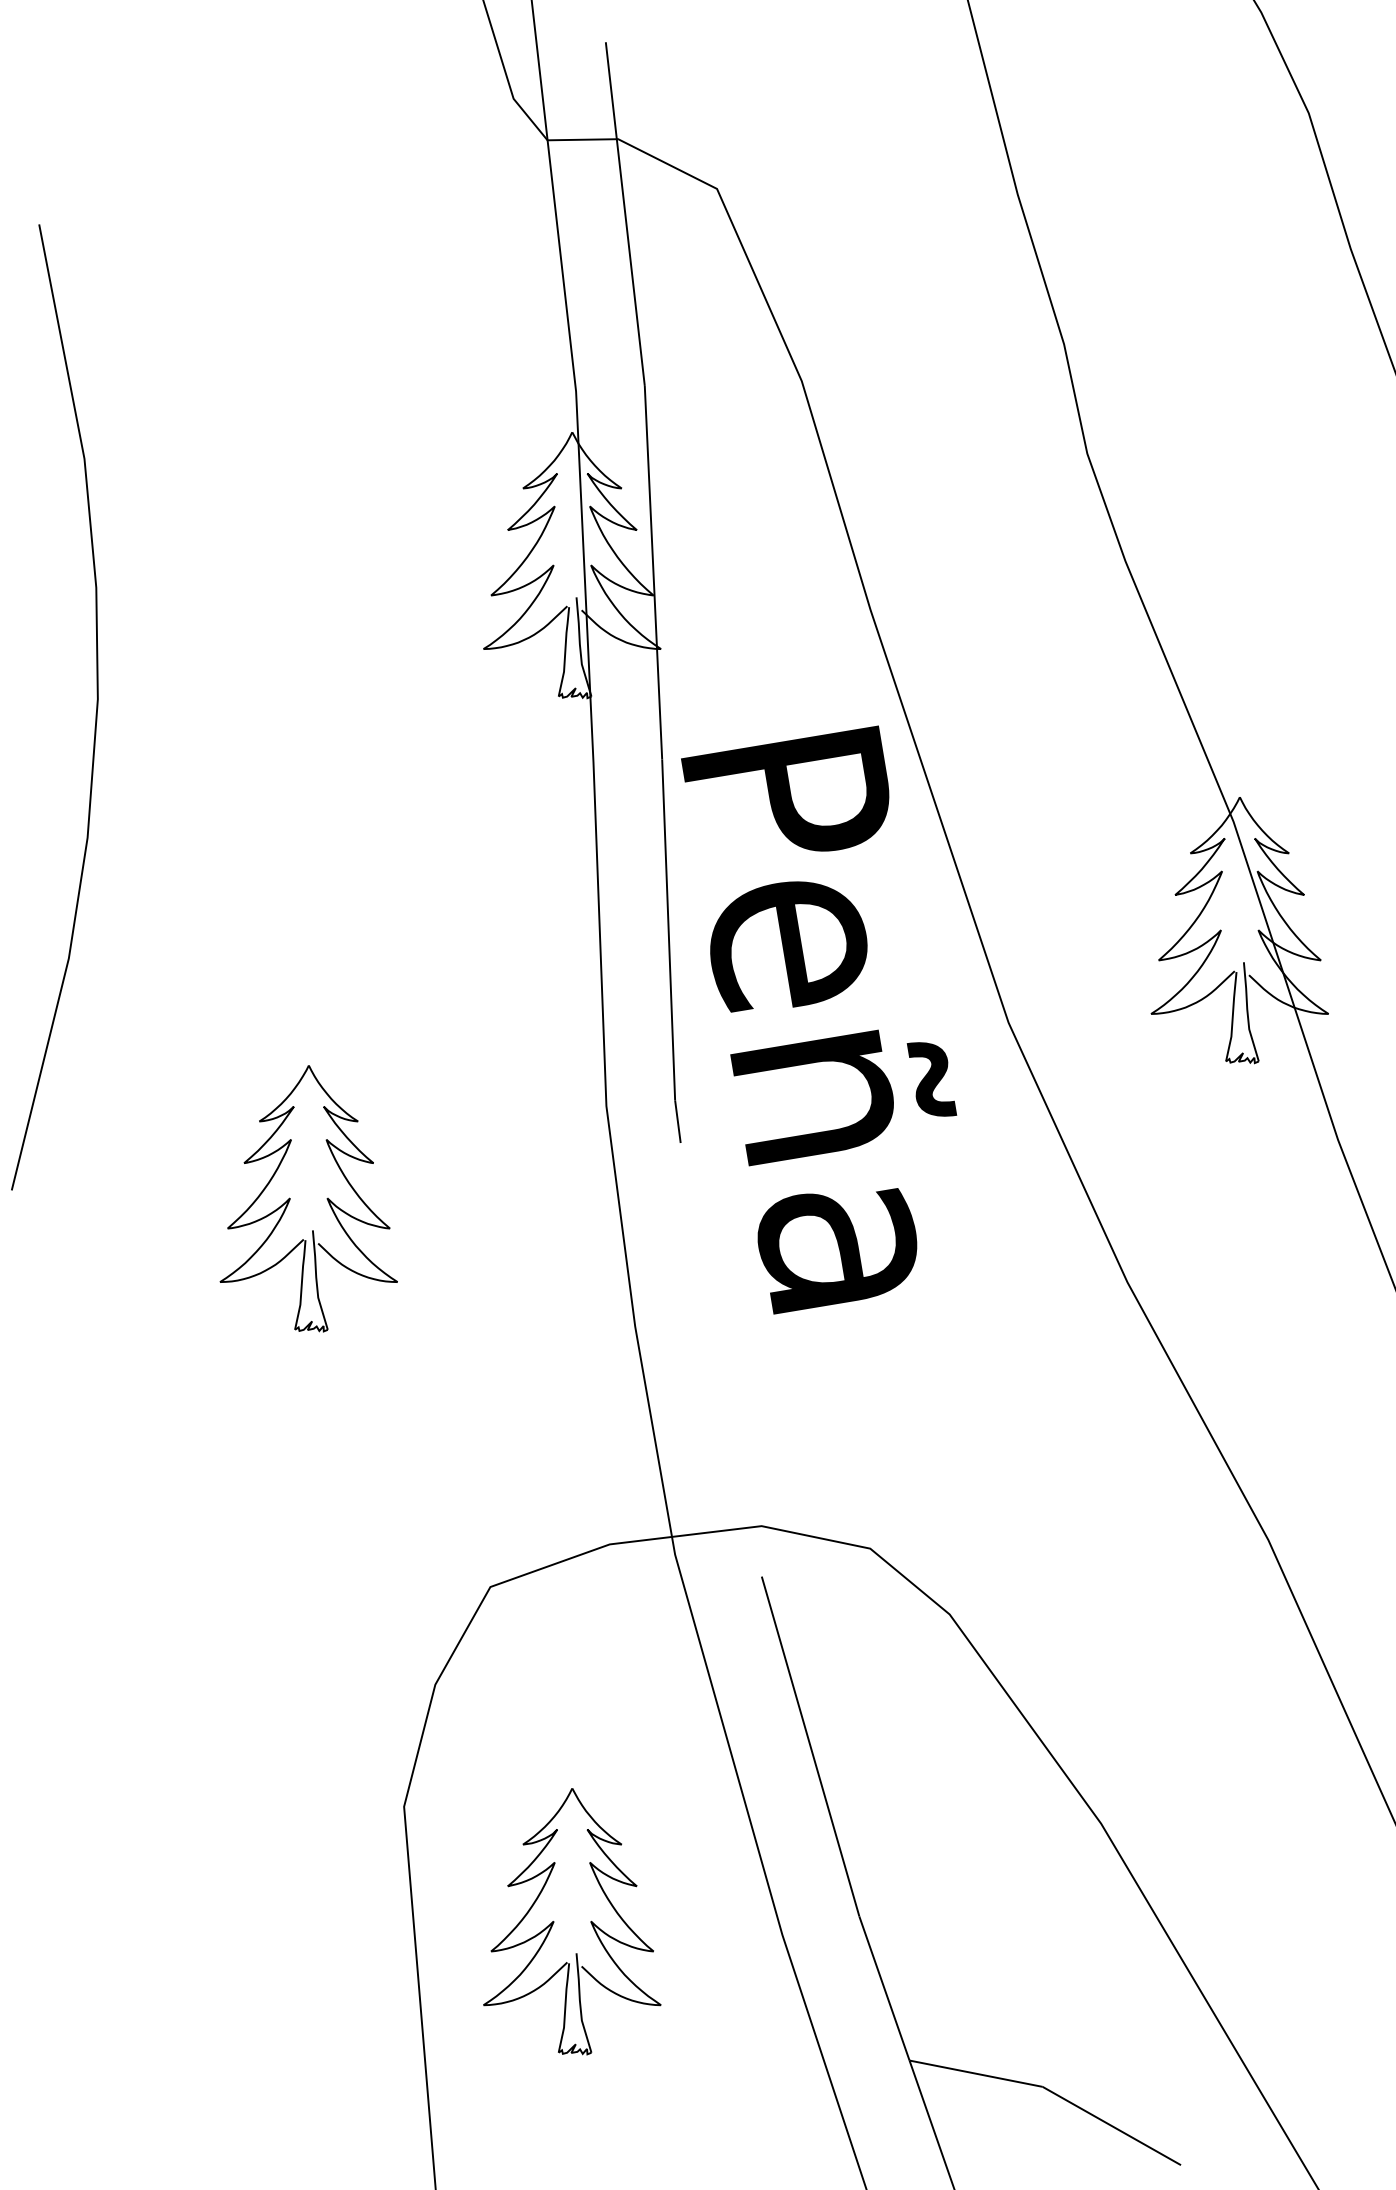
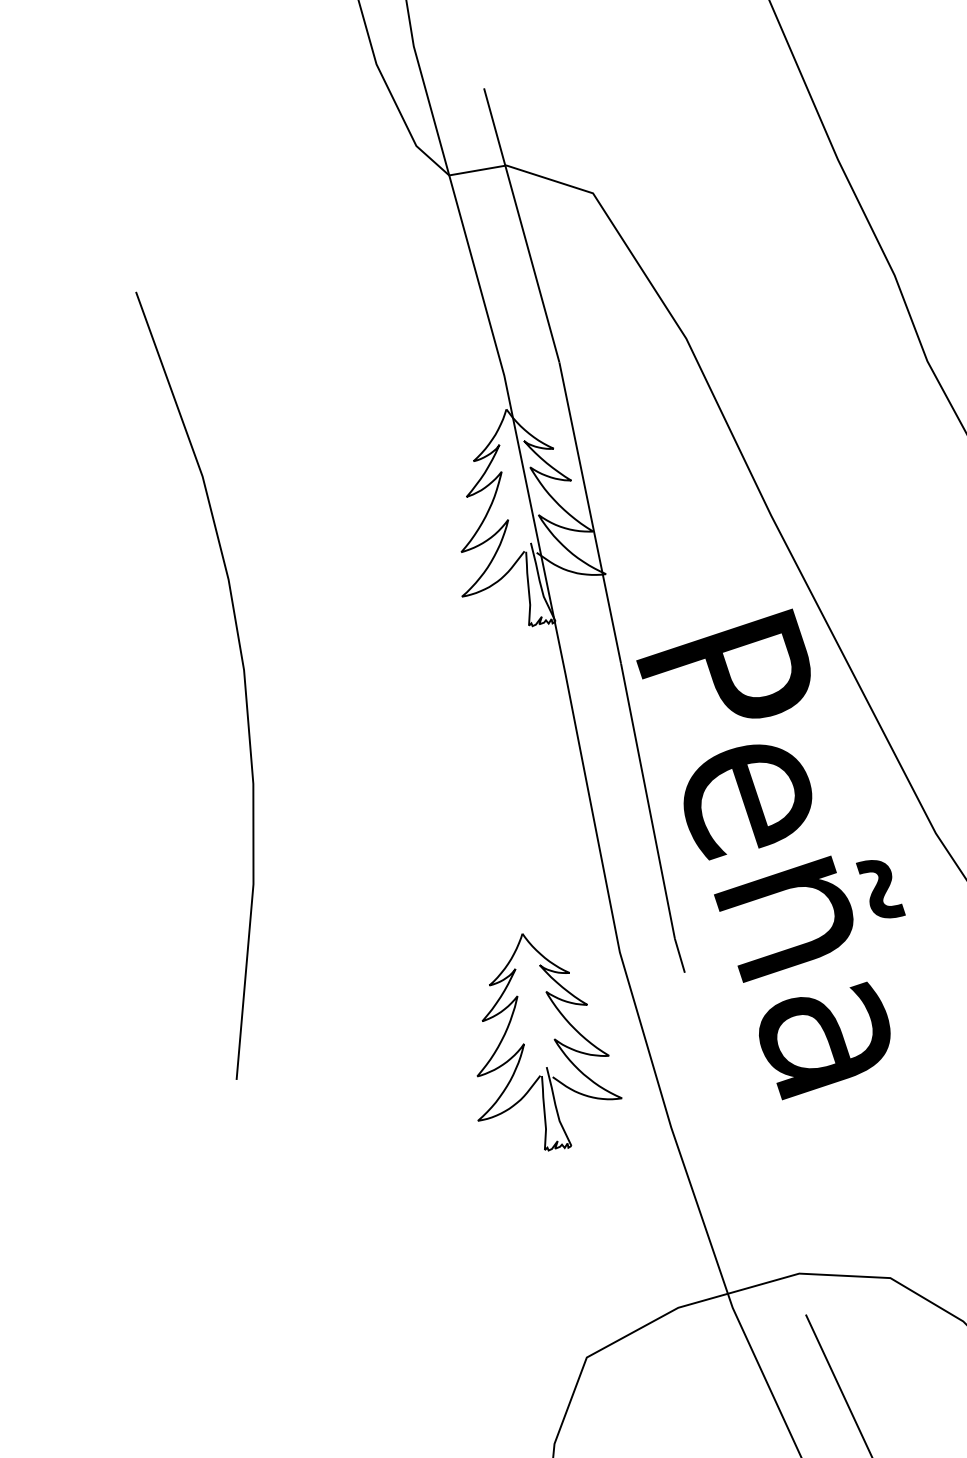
curve: (95, 713) -> (243, 681), moved
part: (290, 1198) -> (524, 1044), moved

